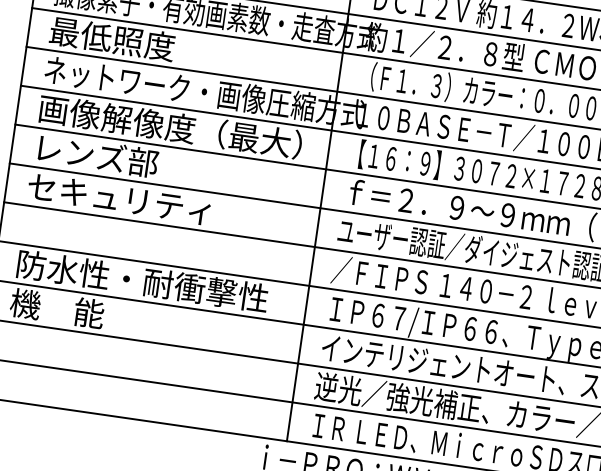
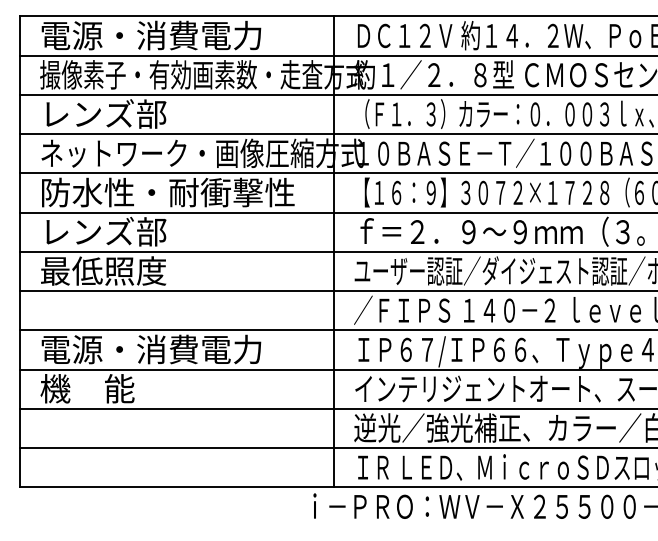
text: (112, 38) -> (103, 113), 最低照度 -> レンズ部
text: (170, 126) -> (173, 192), 画像解像度（最大） -> 防水性・耐衝撃性
text: (118, 197) -> (132, 270), セキュリティ -> 最低照度
text: (142, 281) -> (167, 349), 防水性・耐衝撃性 -> 電源・消費電力

